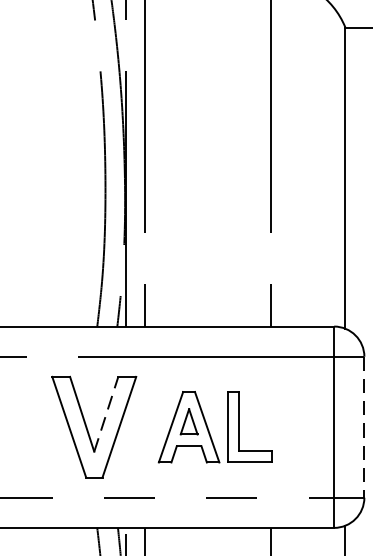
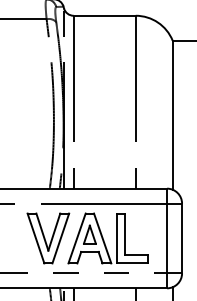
line: (106, 413) -> (54, 231), dashed -> solid
part: (213, 427) -> (107, 238), size x1.43
line: (365, 427) -> (182, 238), dashed -> solid

